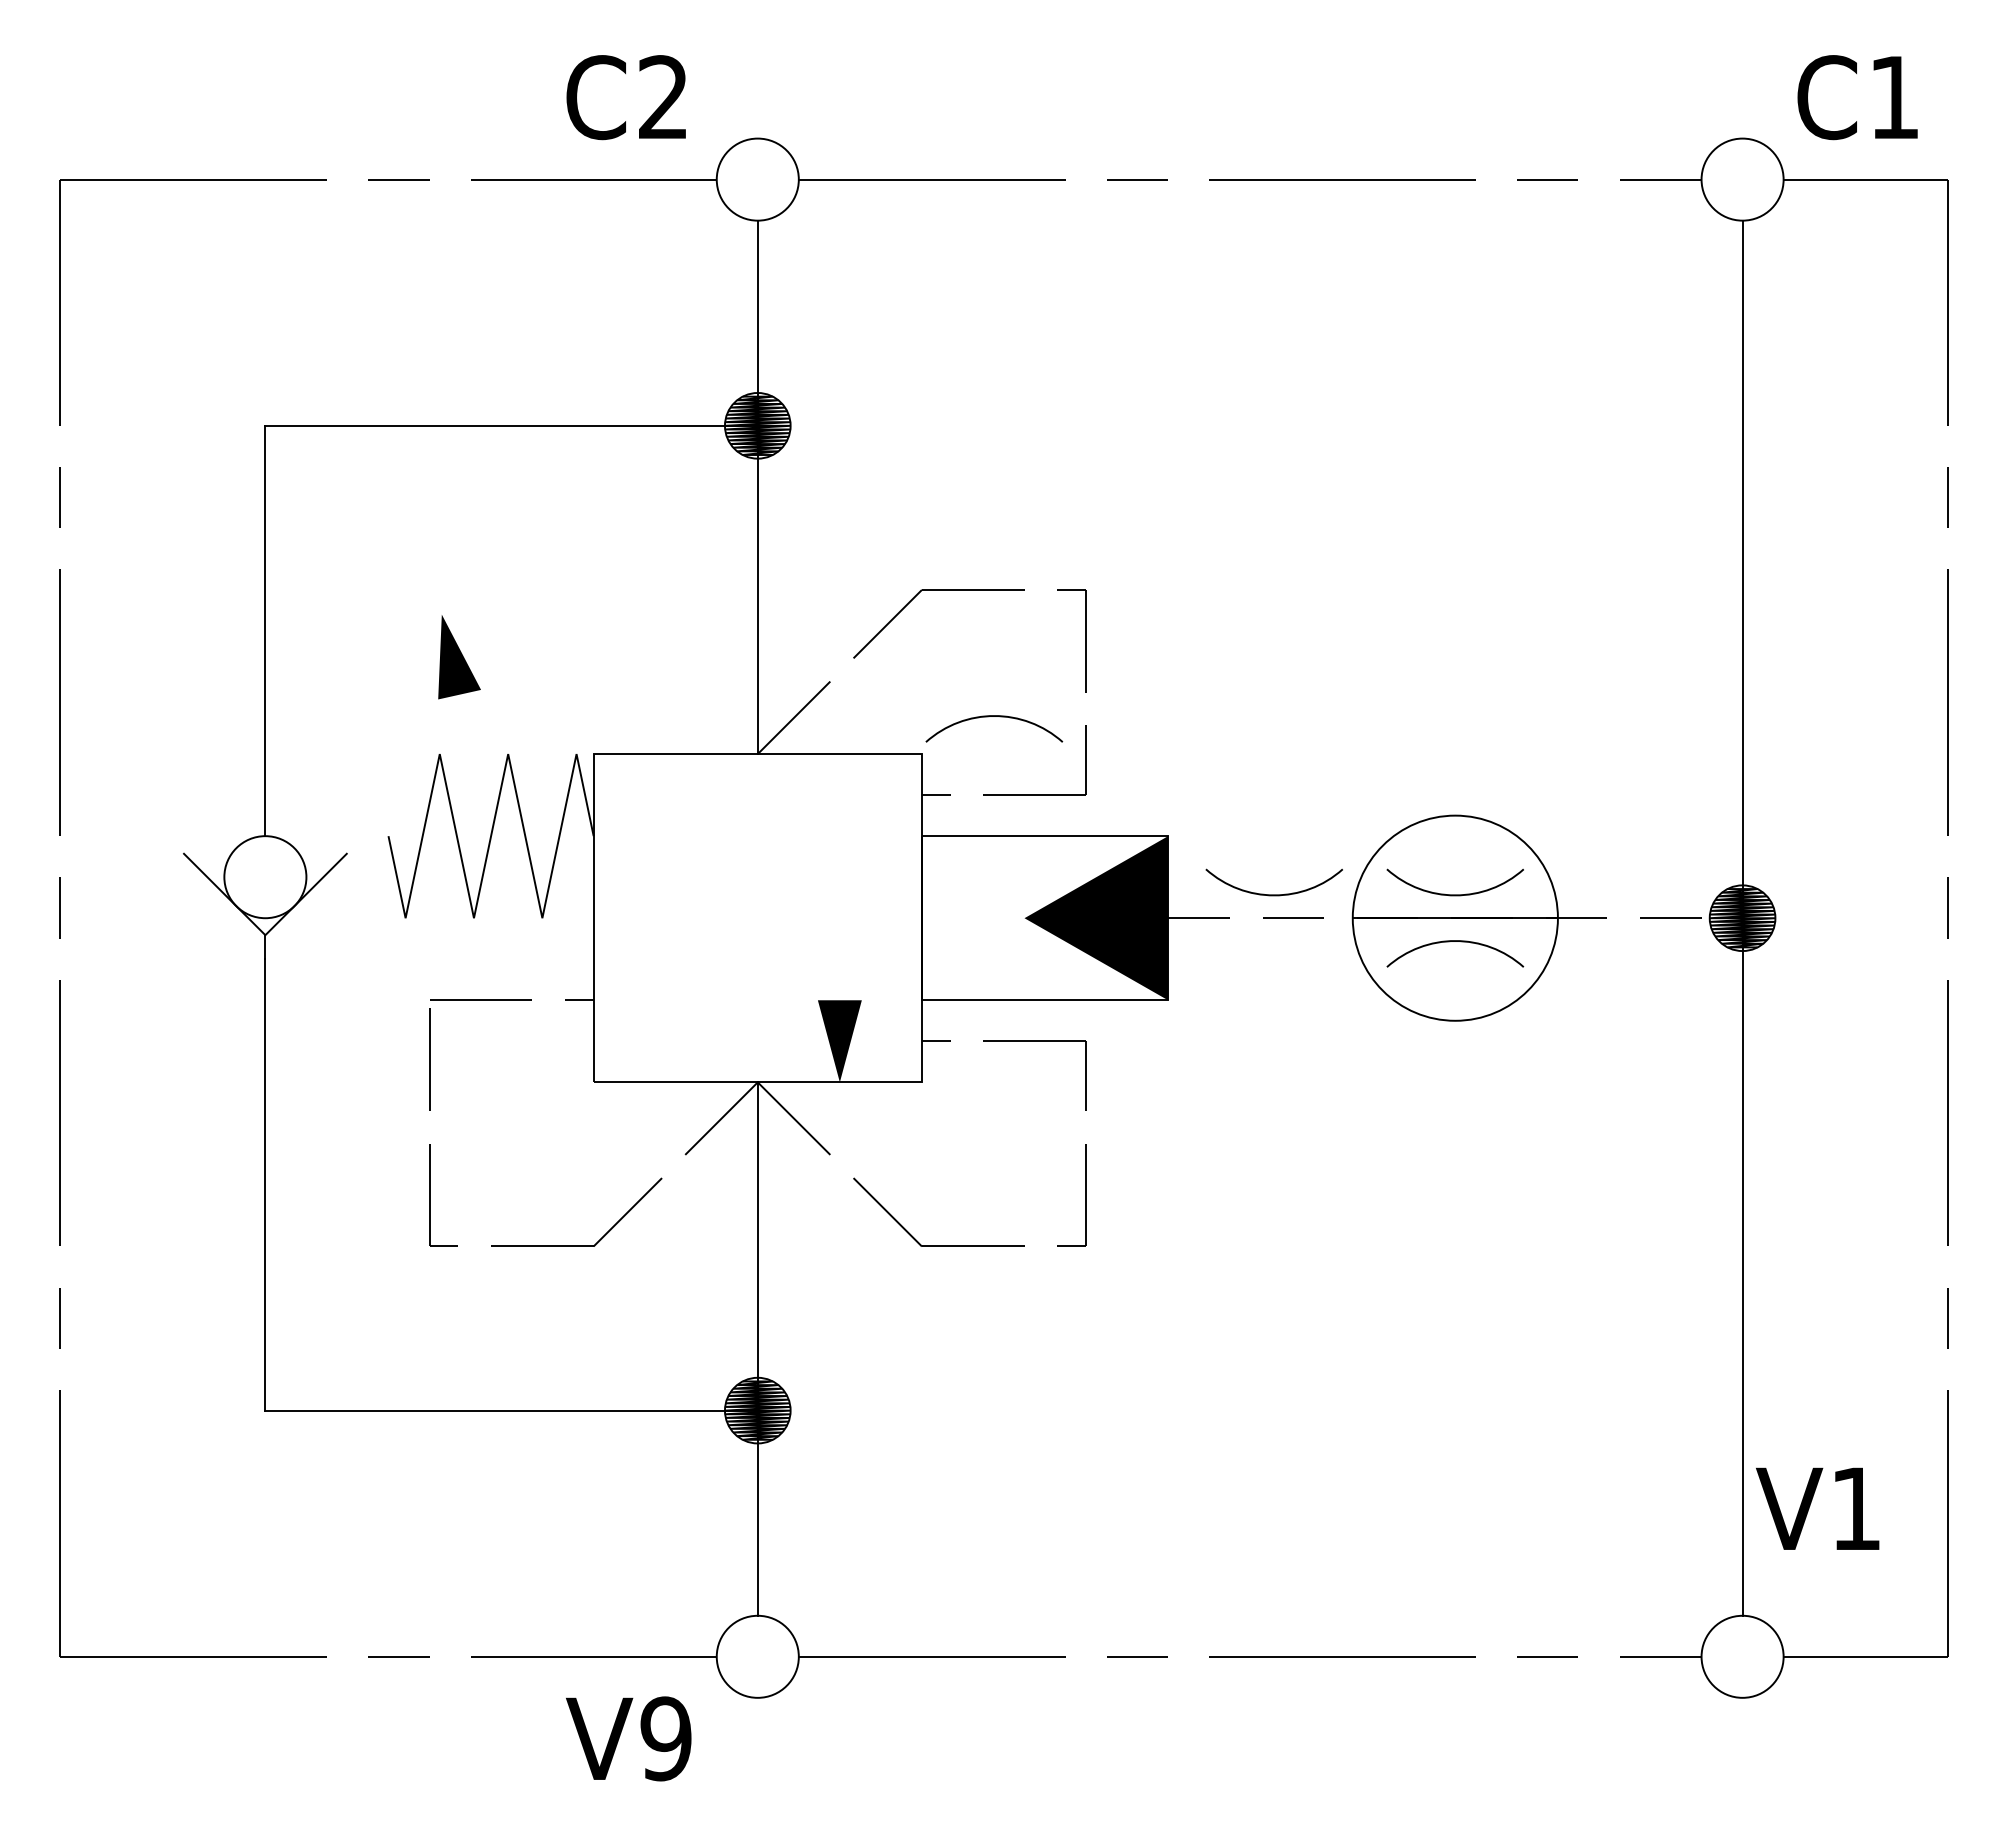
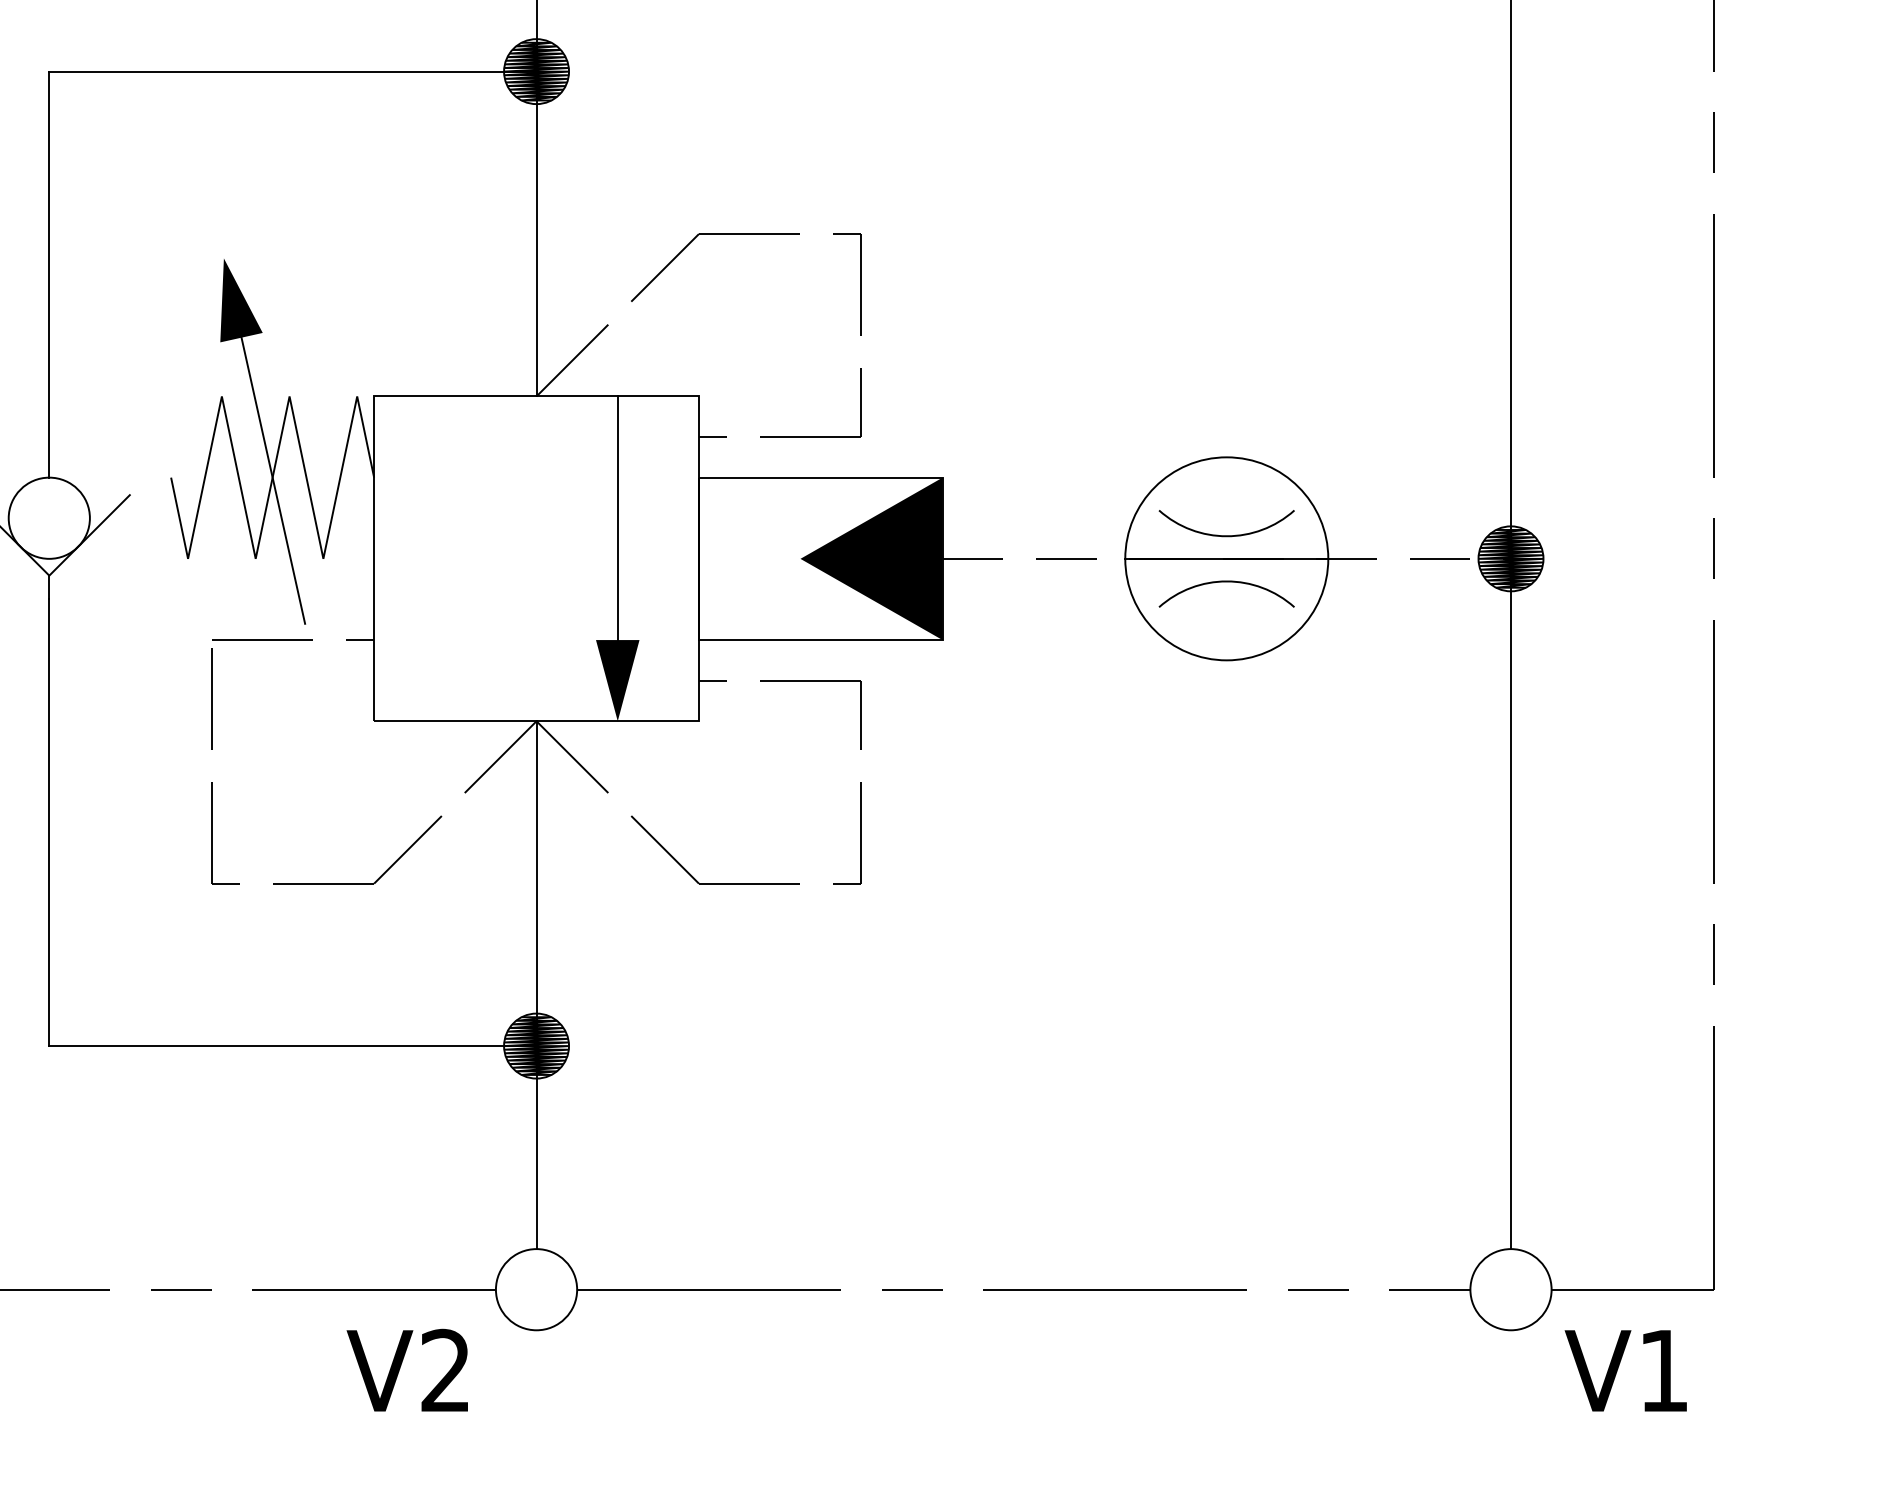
arc: (994, 716) -> (770, 359), removed
line: (491, 838) -> (273, 479), added
line: (839, 877) -> (617, 518), added
arc: (1273, 894) -> (1046, 535), removed
text: (1817, 1508) -> (1625, 1370), moved
text: (665, 1738) -> (445, 1370), V9 -> V2

